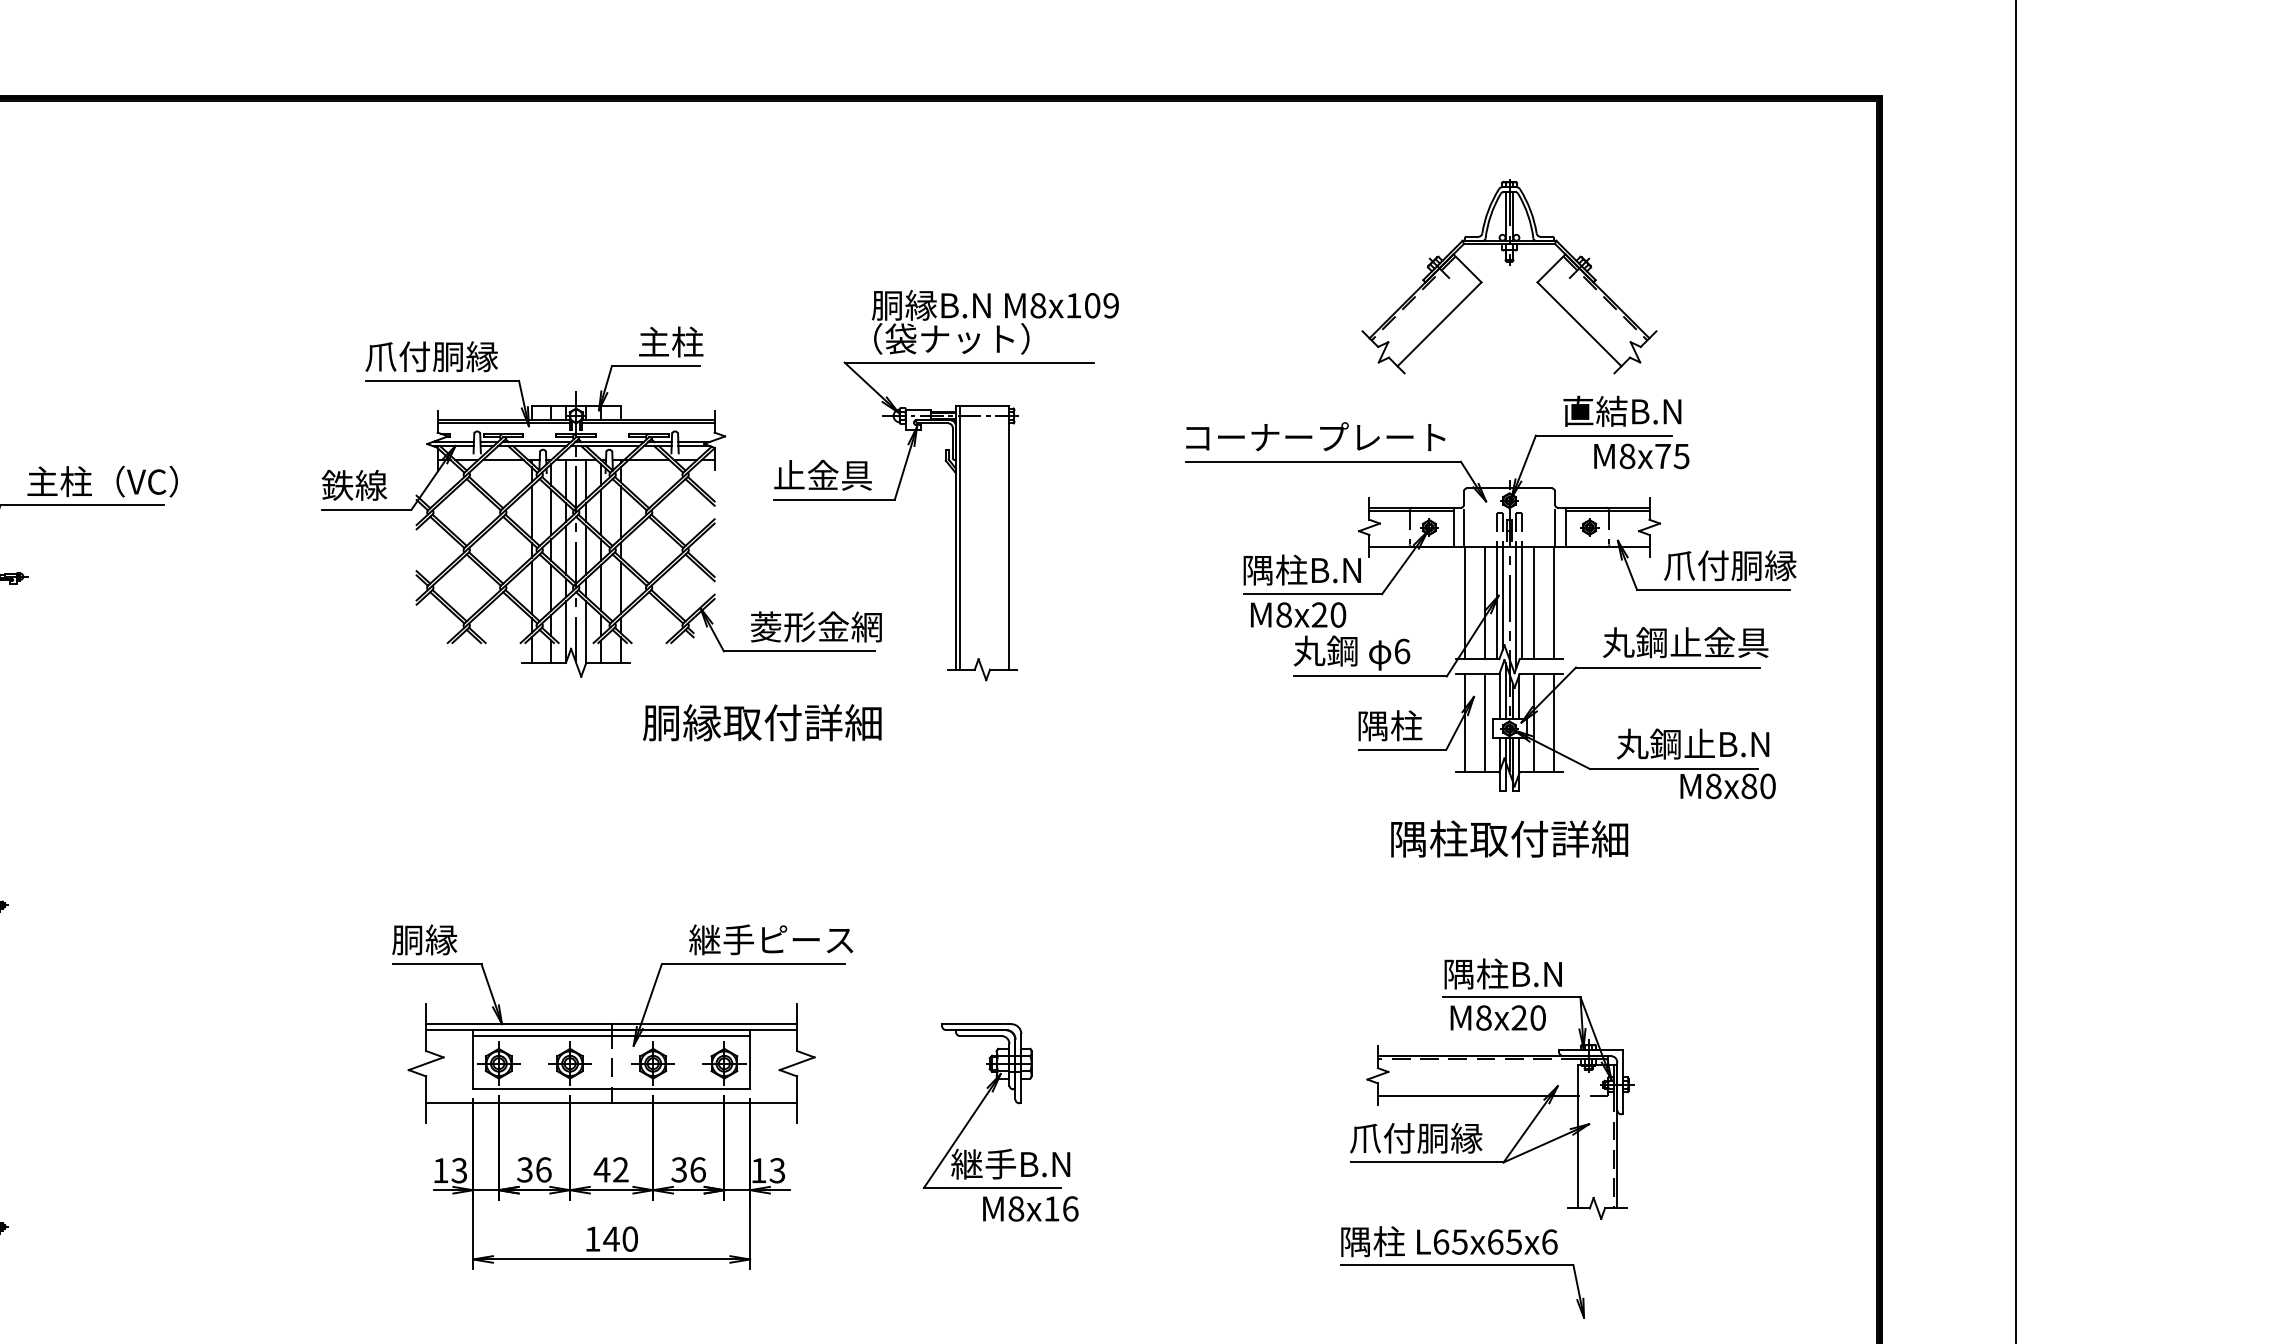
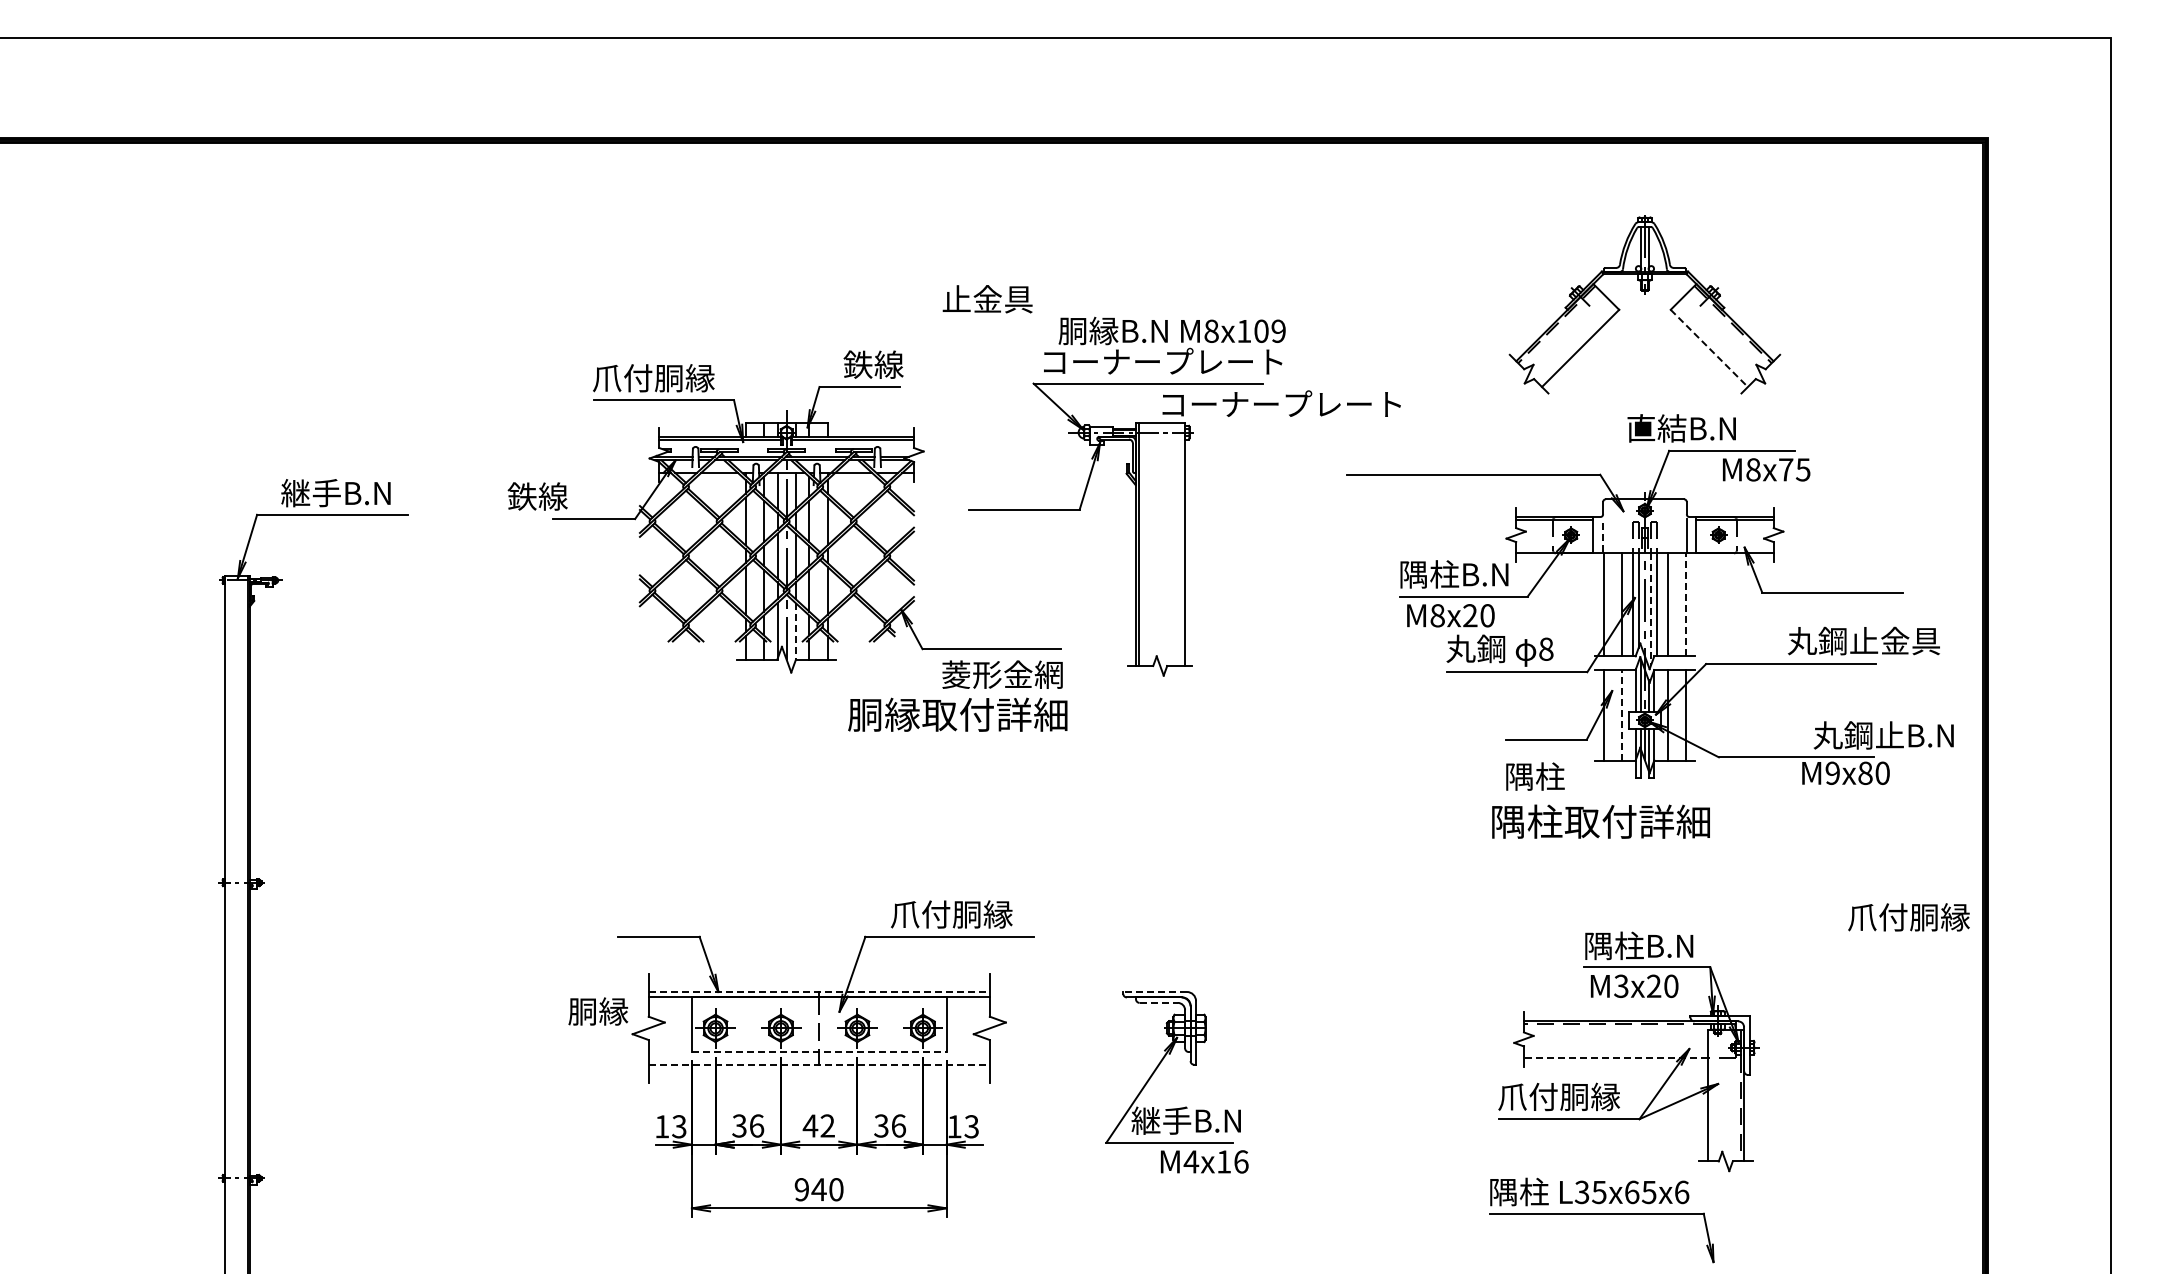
line: (1579, 324) -> (1709, 348), solid -> dashed
text: (985, 338) -> (1163, 361), （袋ナット） -> コーナープレート
text: (670, 341) -> (873, 364), 主柱 -> 鉄線
text: (1622, 411) -> (1681, 428), moved
text: (1315, 436) -> (1281, 403), moved
text: (822, 475) -> (987, 299), moved
text: (101, 481) -> (350, 492), 主柱（VC） -> 継手B.N
text: (354, 485) -> (537, 496), moved
line: (1464, 526) -> (1603, 534), solid -> dashed
text: (1729, 565) -> (1908, 917), moved
line: (1553, 602) -> (1685, 604), solid -> dashed
line: (1516, 607) -> (1651, 608), solid -> dashed
text: (816, 626) -> (1002, 674), moved
line: (585, 632) -> (795, 631), solid -> dashed
text: (1685, 641) -> (1863, 640), moved
text: (1402, 650) -> (1546, 648), 6 -> 8
line: (1485, 722) -> (1622, 714), solid -> dashed
text: (1390, 725) -> (1535, 776), moved
text: (1692, 744) -> (1883, 735), moved
text: (1713, 785) -> (1832, 772), M8x80 -> M9x80
text: (1509, 838) -> (1600, 821), moved
text: (424, 939) -> (598, 1011), moved
text: (770, 939) -> (965, 914), 継手ピース -> 爪付胴縁
text: (1484, 1017) -> (1621, 985), M8x20 -> M3x20
line: (611, 1023) -> (819, 991), solid -> dashed
line: (977, 1023) -> (1155, 991), solid -> dashed
line: (610, 1035) -> (818, 1002), removed
line: (981, 1035) -> (1159, 1002), solid -> dashed
line: (611, 1089) -> (819, 1052), solid -> dashed
line: (1477, 1095) -> (1615, 1057), solid -> dashed
line: (611, 1103) -> (819, 1064), solid -> dashed
text: (1016, 1208) -> (1191, 1161), M8x16 -> M4x16
text: (592, 1238) -> (801, 1189), 140 -> 940
text: (1440, 1242) -> (1581, 1192), L65x65x6 -> L35x65x6

